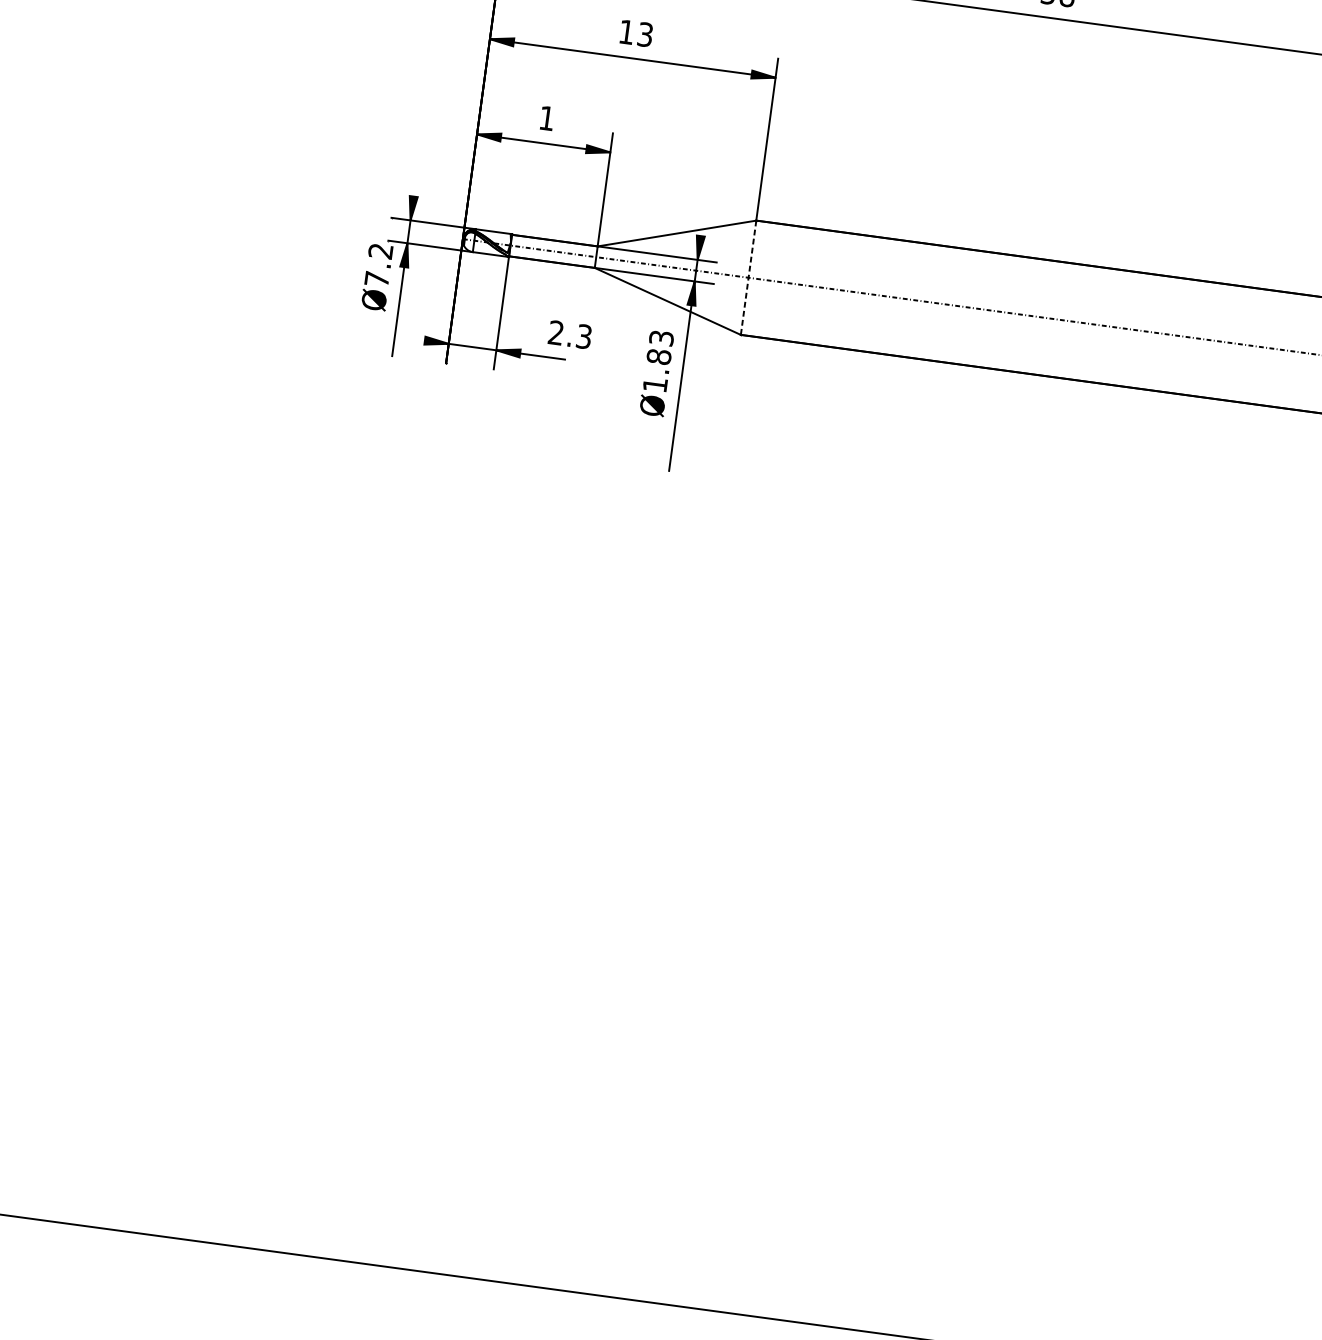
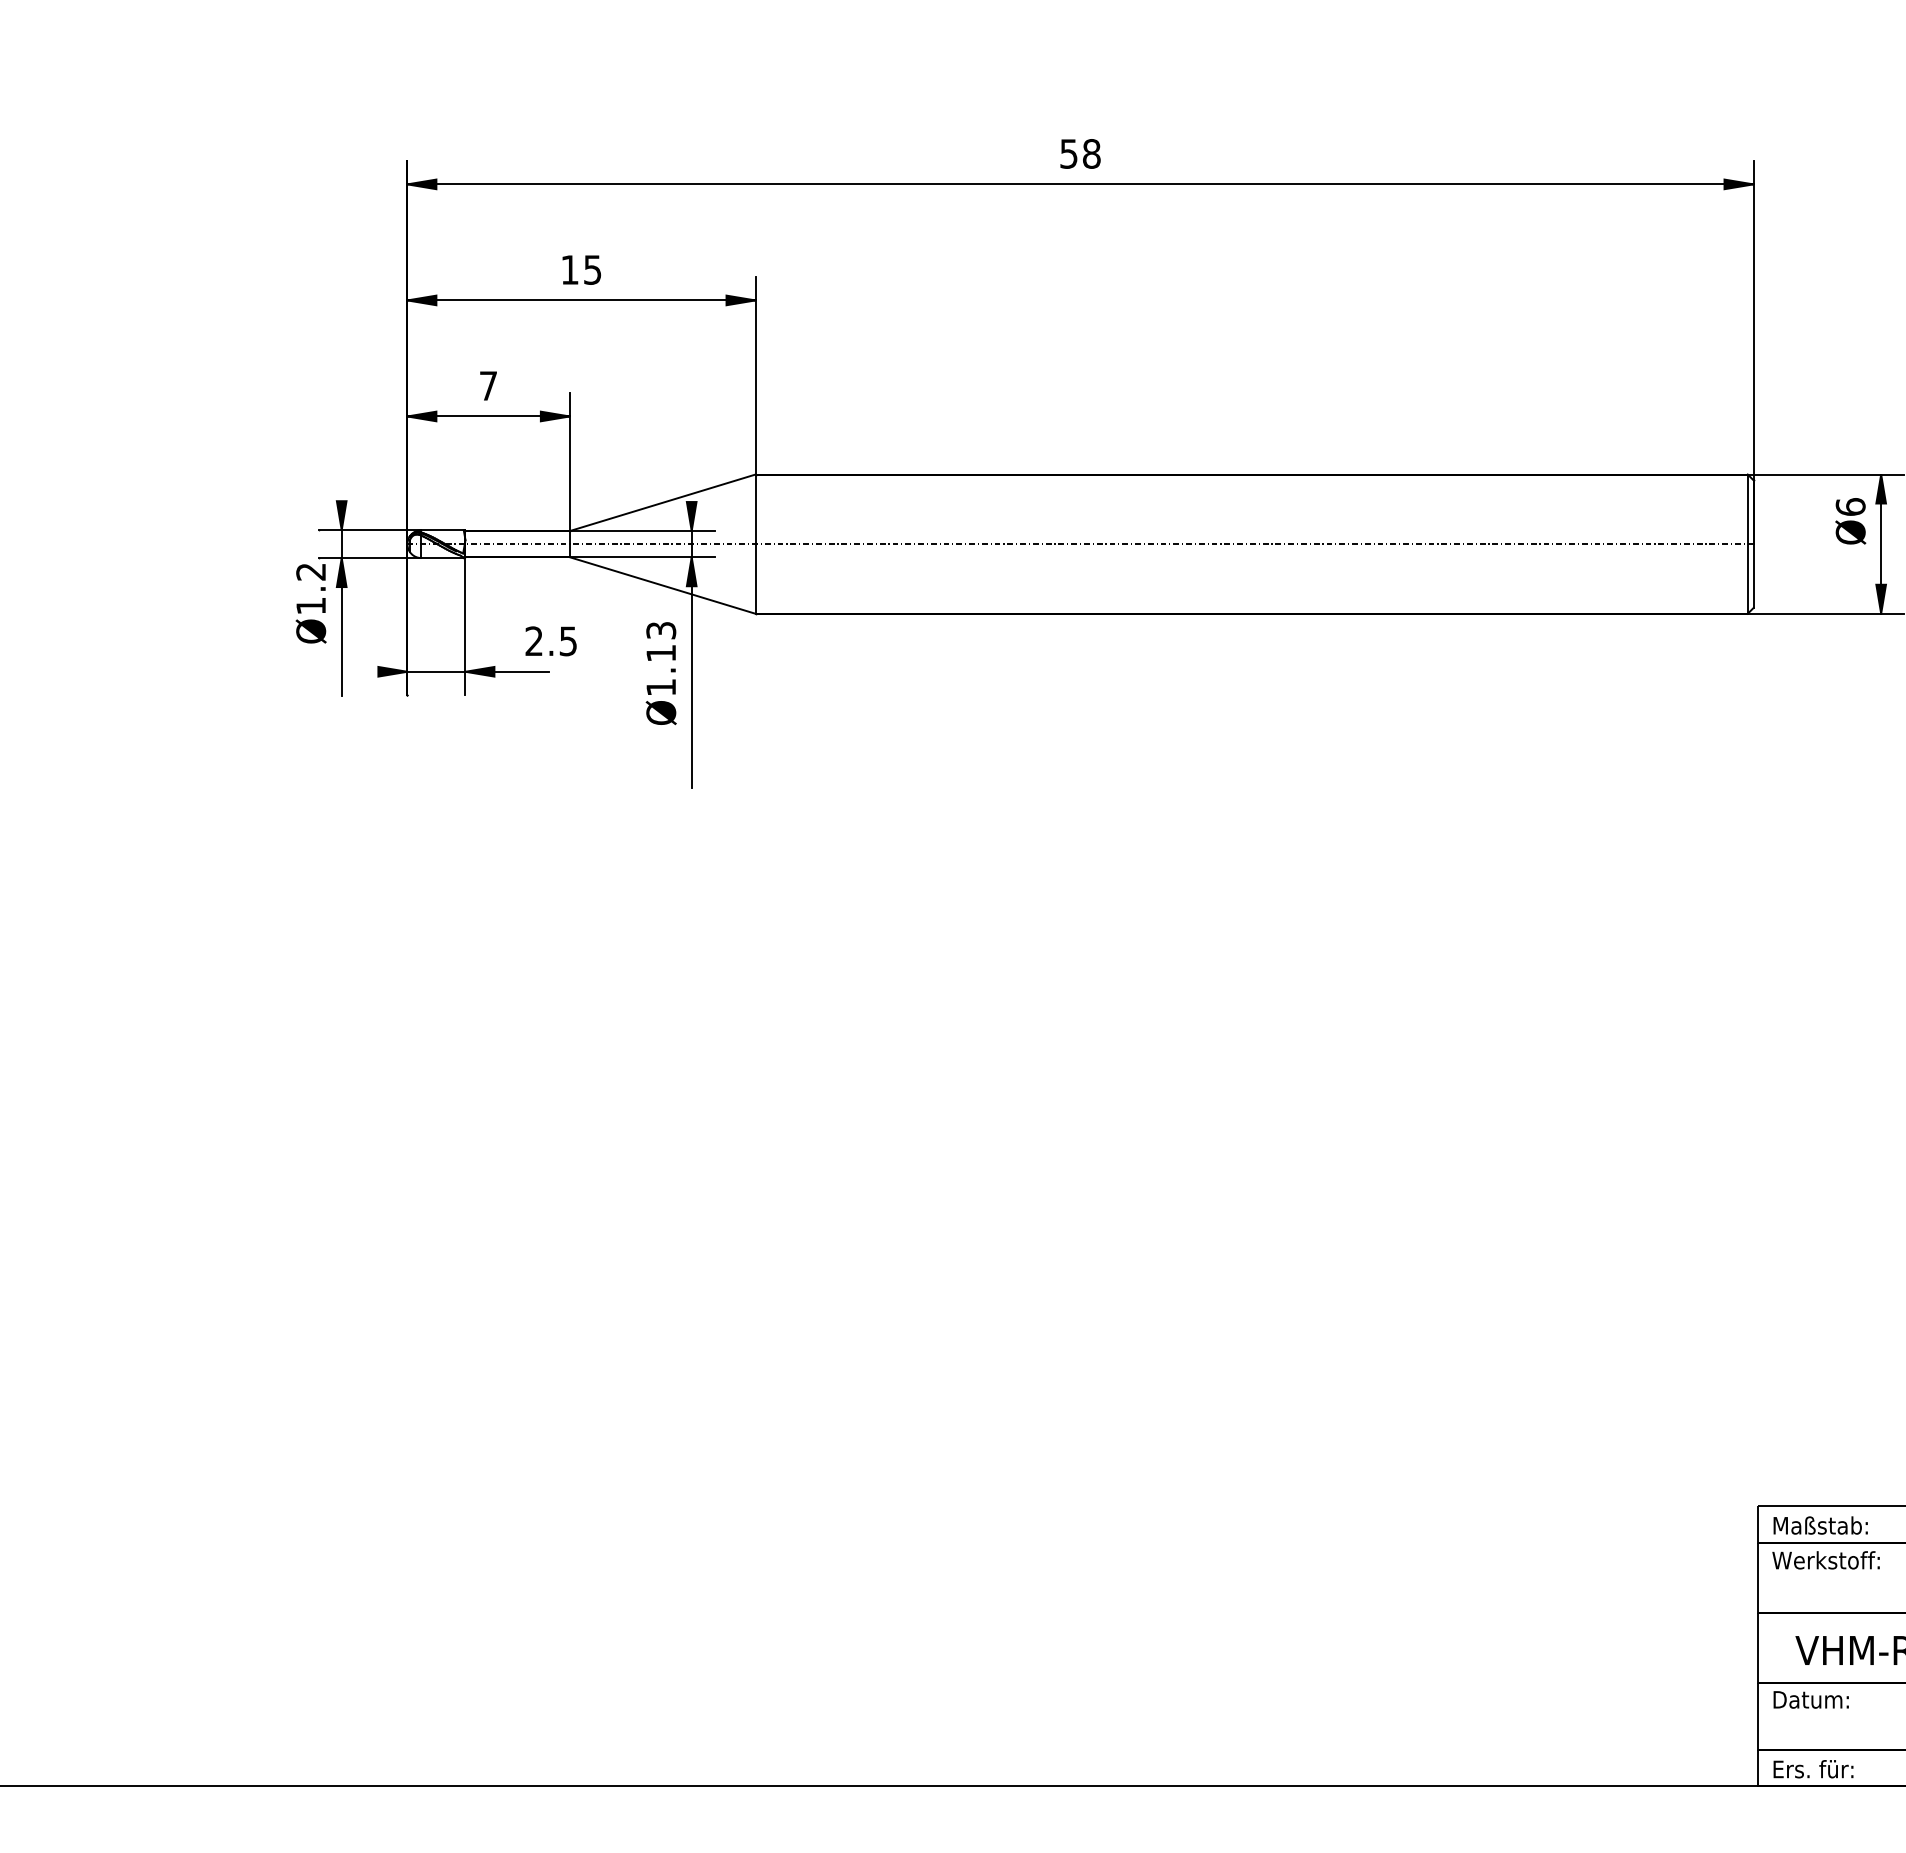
text: (645, 34) -> (592, 269), 13 -> 15
text: (547, 117) -> (488, 385), 1 -> 7
text: (376, 278) -> (310, 605), Ø7.2 -> Ø1.2
line: (748, 278) -> (755, 544), dashed -> solid
text: (584, 336) -> (568, 640), 2.3 -> 2.5
text: (659, 357) -> (661, 653), Ø1.83 -> Ø1.13

